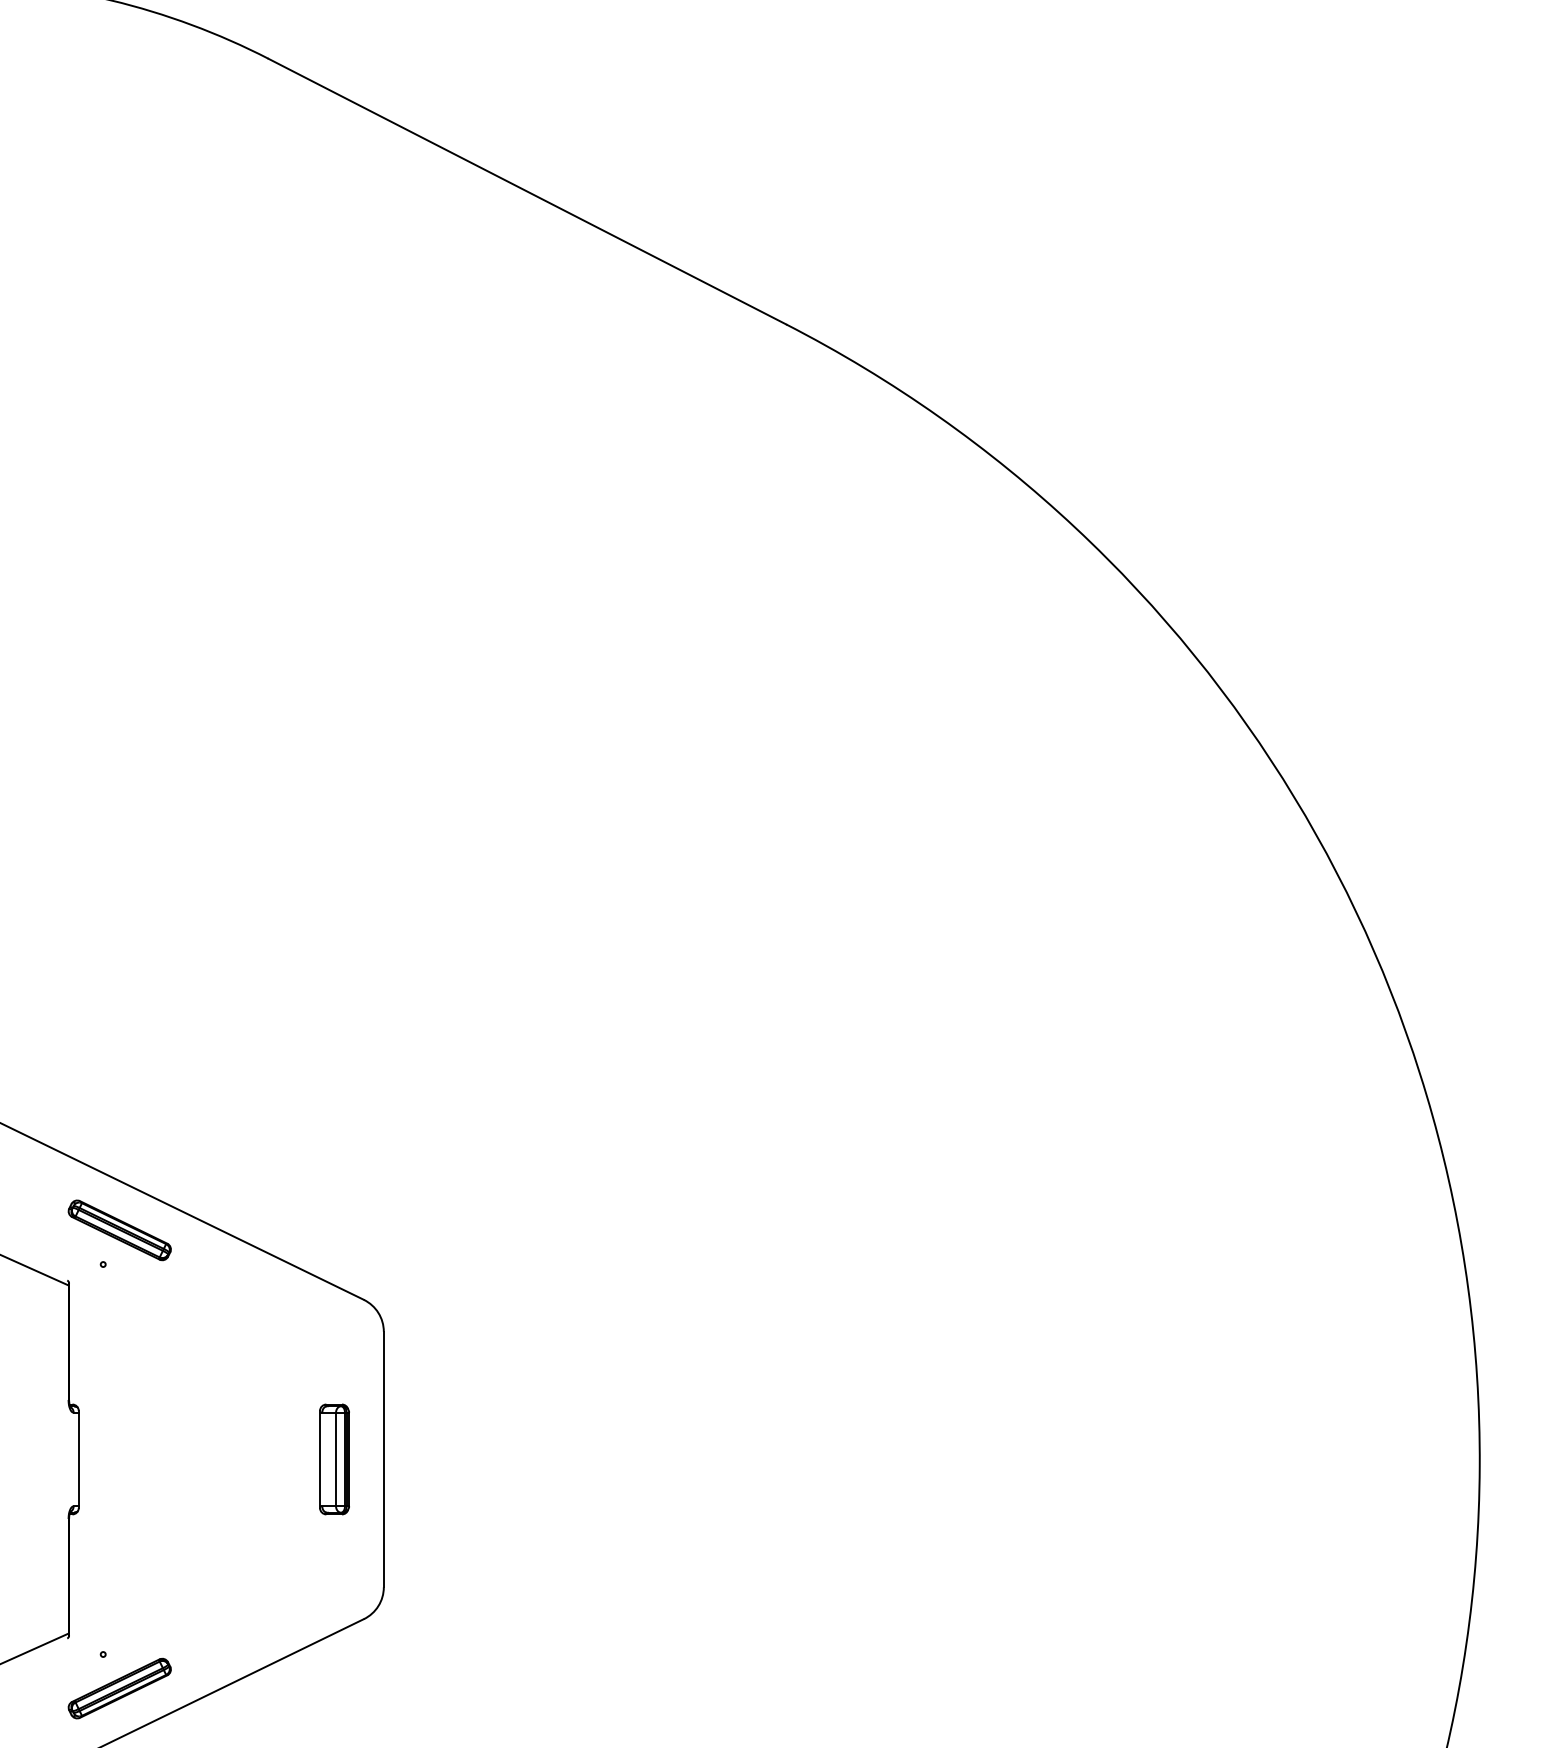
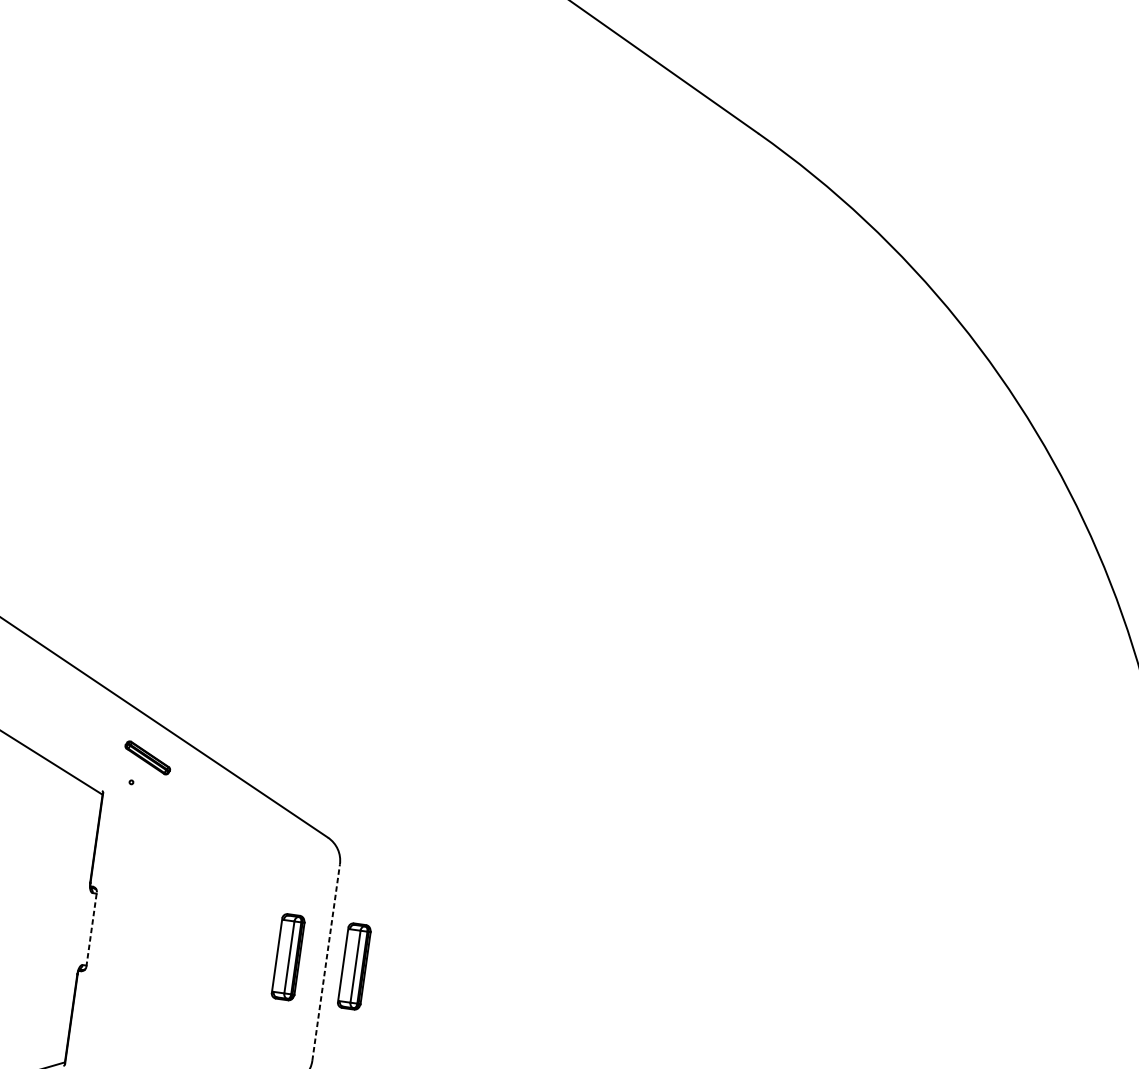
part: (119, 1230) -> (147, 757), size x0.6
line: (78, 1459) -> (91, 929), solid -> dashed
line: (383, 1459) -> (325, 962), solid -> dashed
part: (420, 1459) -> (354, 966), added

